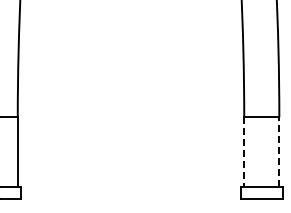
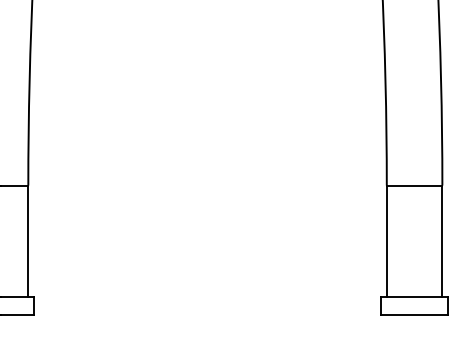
line: (279, 151) -> (442, 239), dashed -> solid
line: (244, 152) -> (387, 241), dashed -> solid

